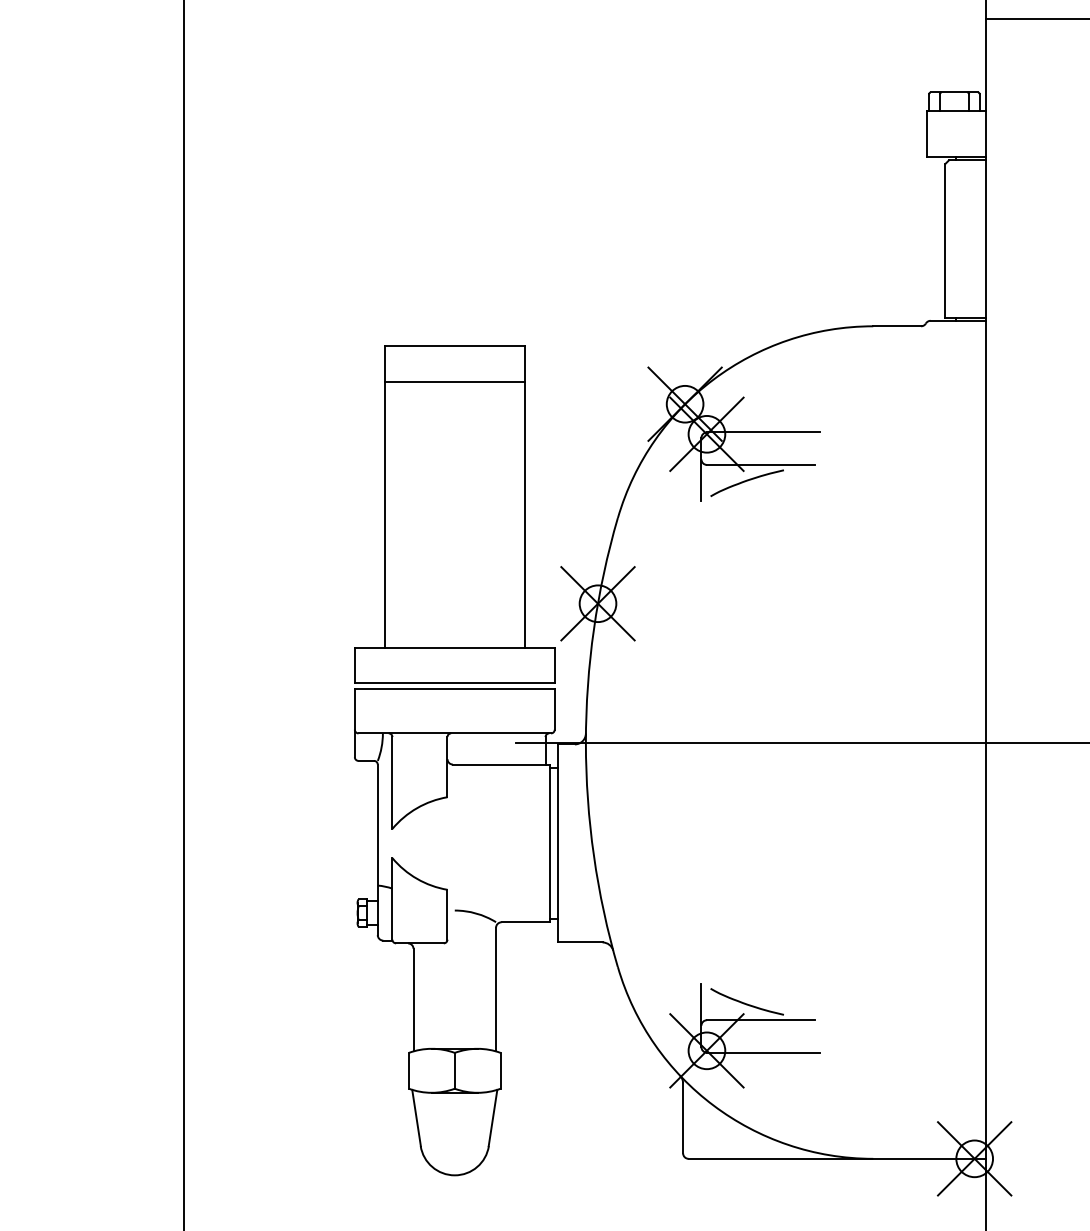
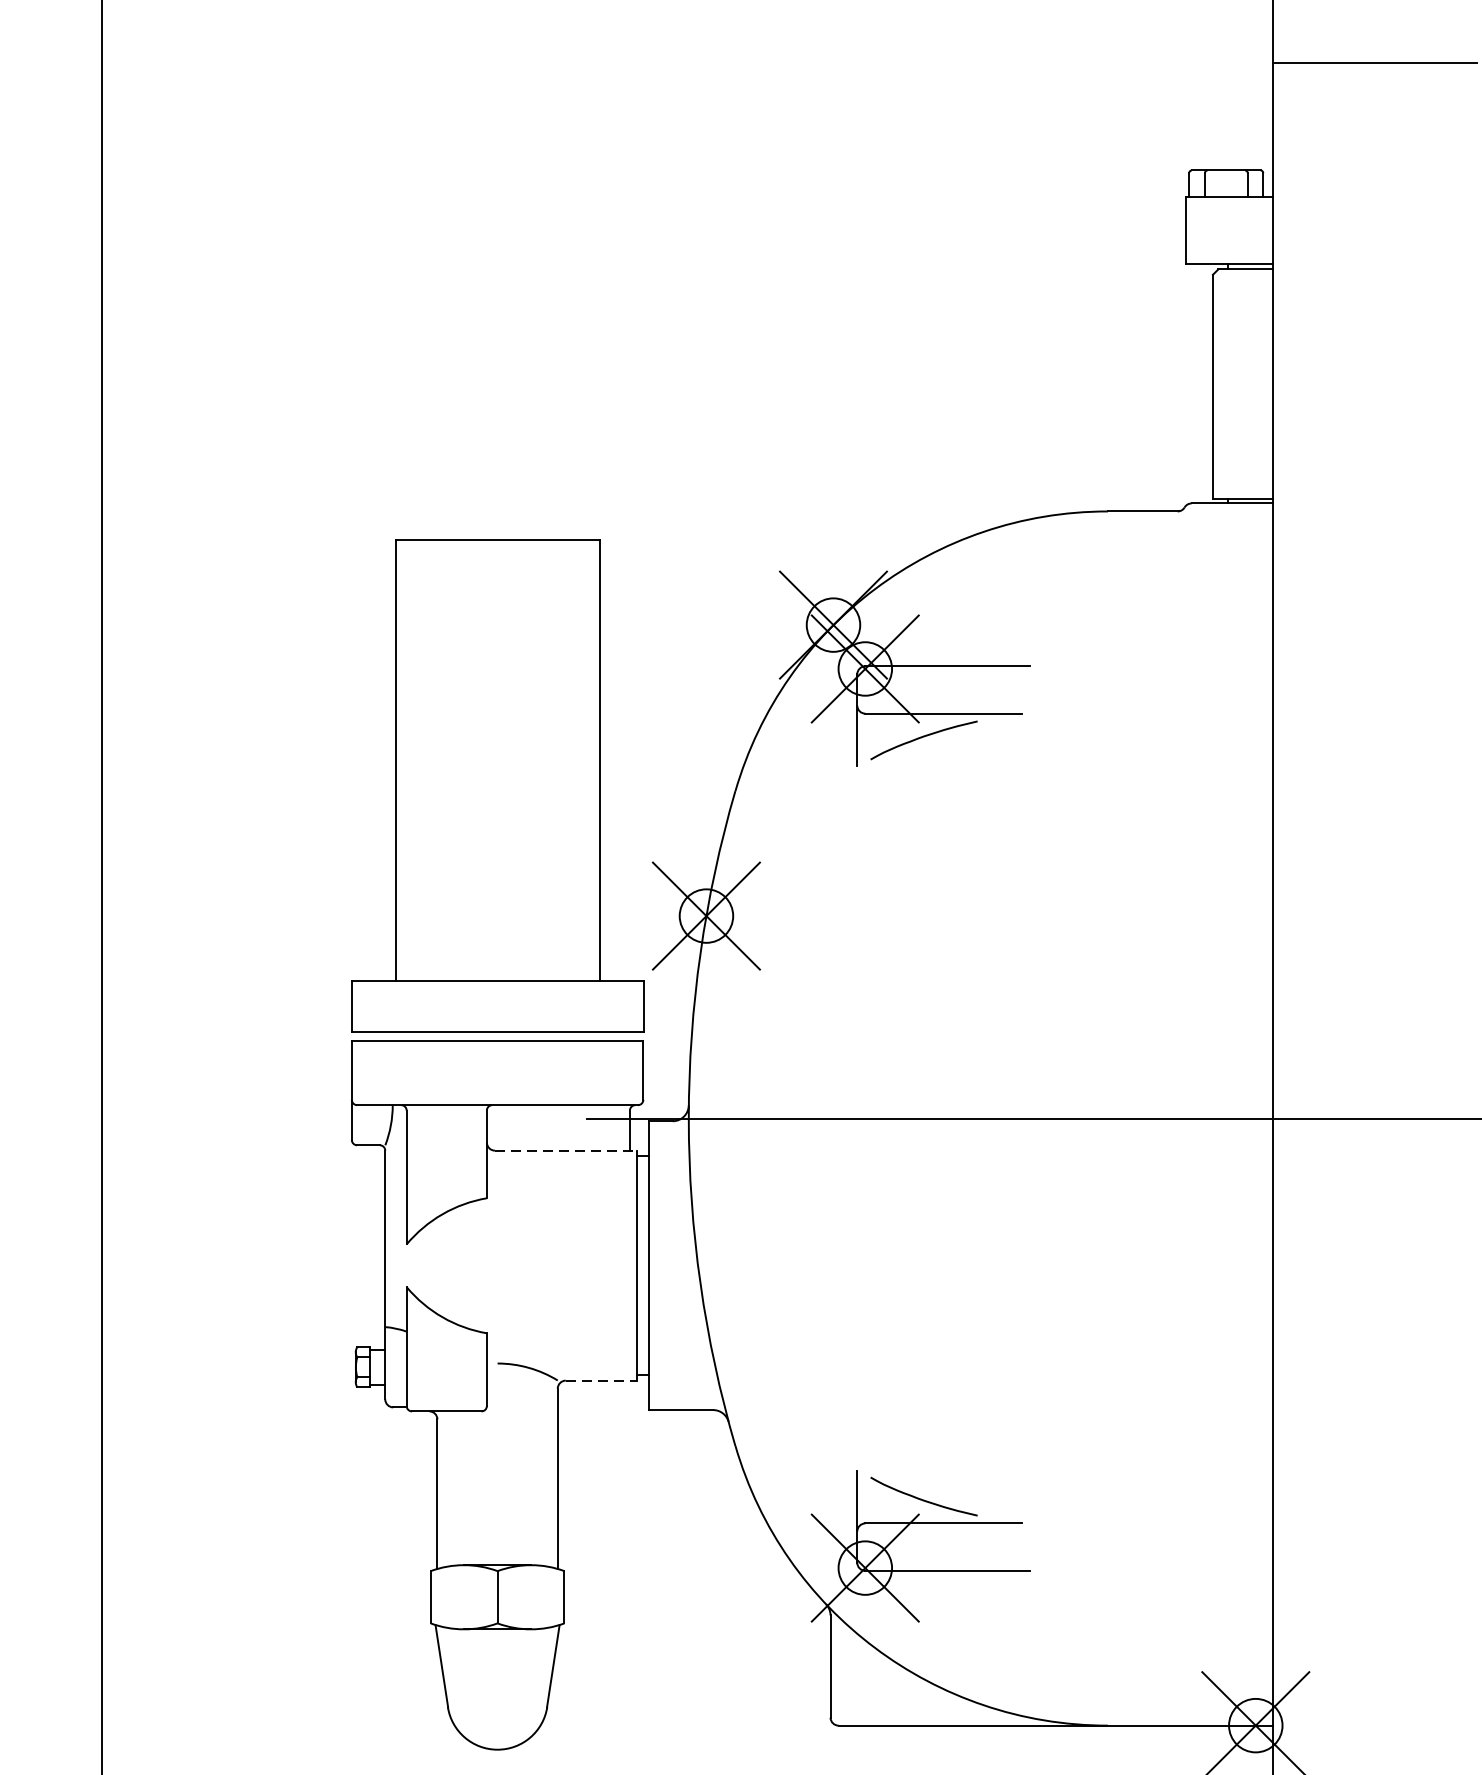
line: (454, 382) -> (497, 593), removed
line: (501, 764) -> (565, 1150), solid -> dashed
line: (526, 922) -> (602, 1380), solid -> dashed

